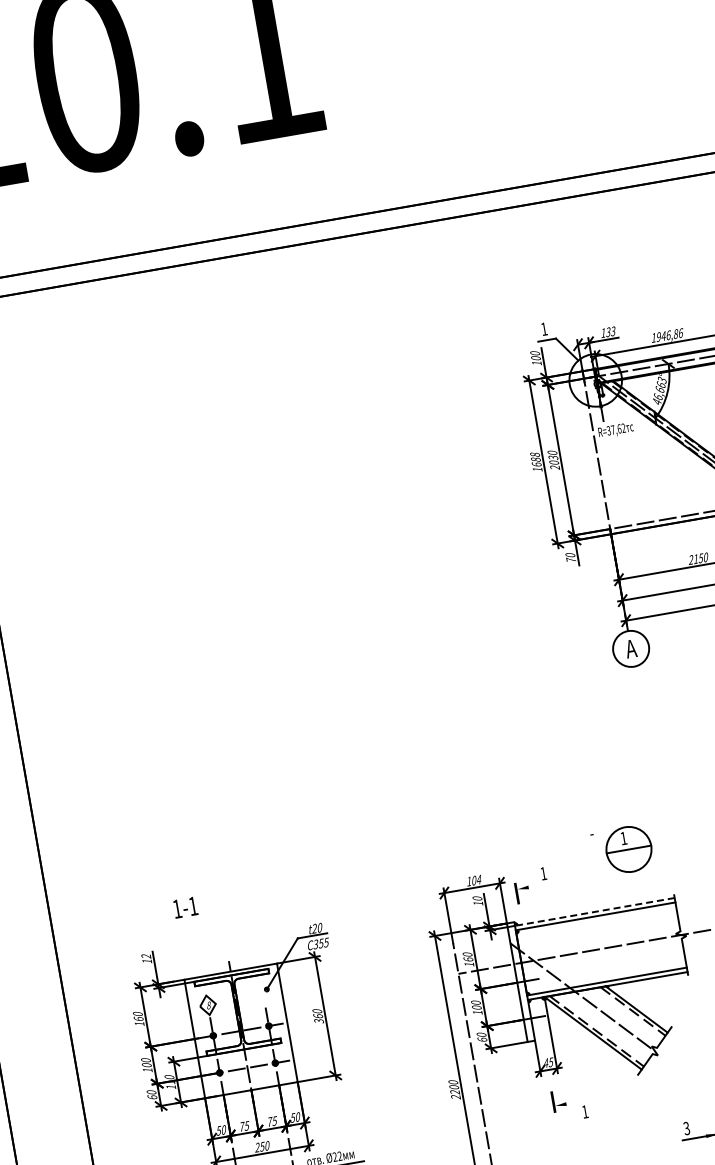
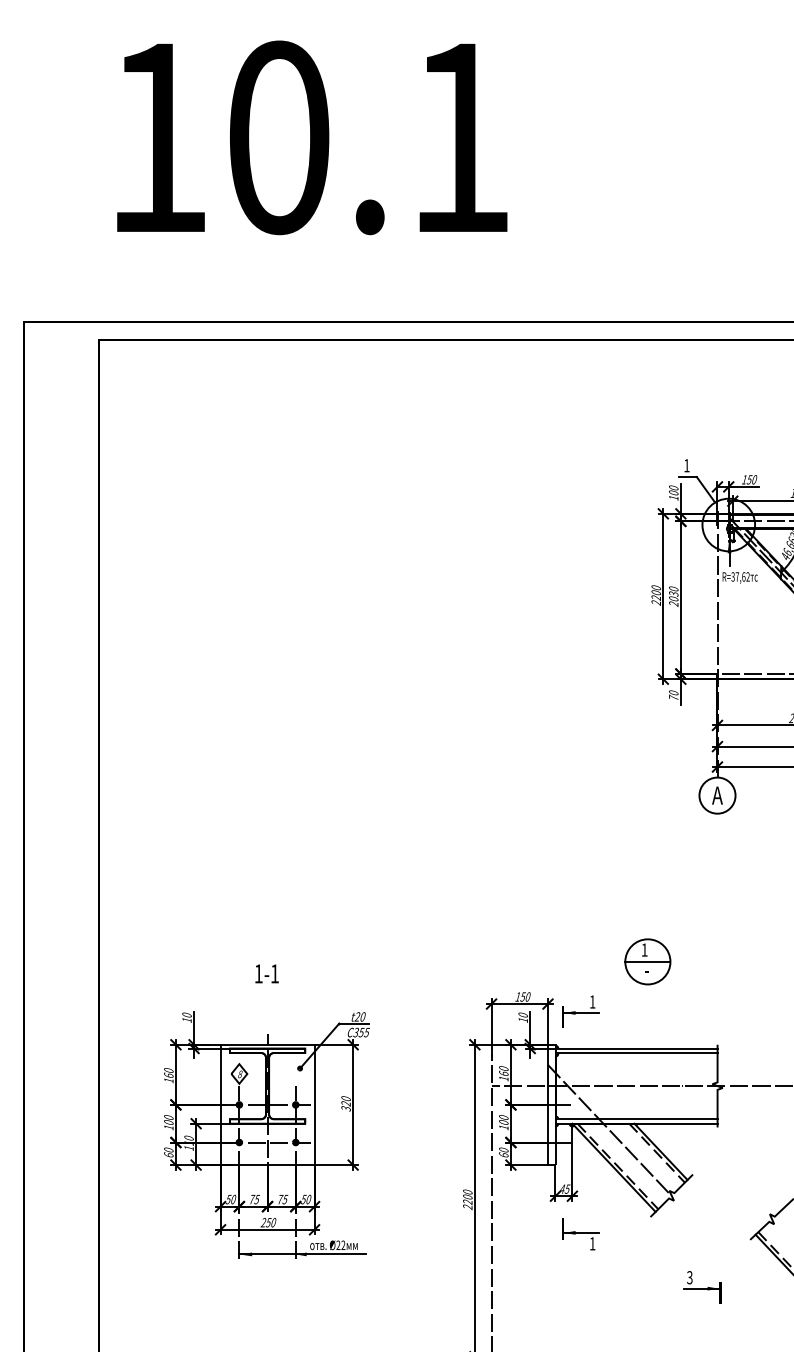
text: (611, 331) -> (752, 479), 133 -> 150
text: (535, 462) -> (655, 595), 1688 -> 2200
part: (628, 849) -> (647, 961), moved
text: (476, 879) -> (525, 996), 104 -> 150
line: (534, 885) -> (581, 1012), added
text: (184, 907) -> (266, 973), moved
line: (594, 911) -> (636, 1048), dashed -> solid
text: (145, 956) -> (186, 1015), 12 -> 10
text: (317, 1016) -> (345, 1103), 360 -> 320
line: (572, 1102) -> (581, 1232), added

